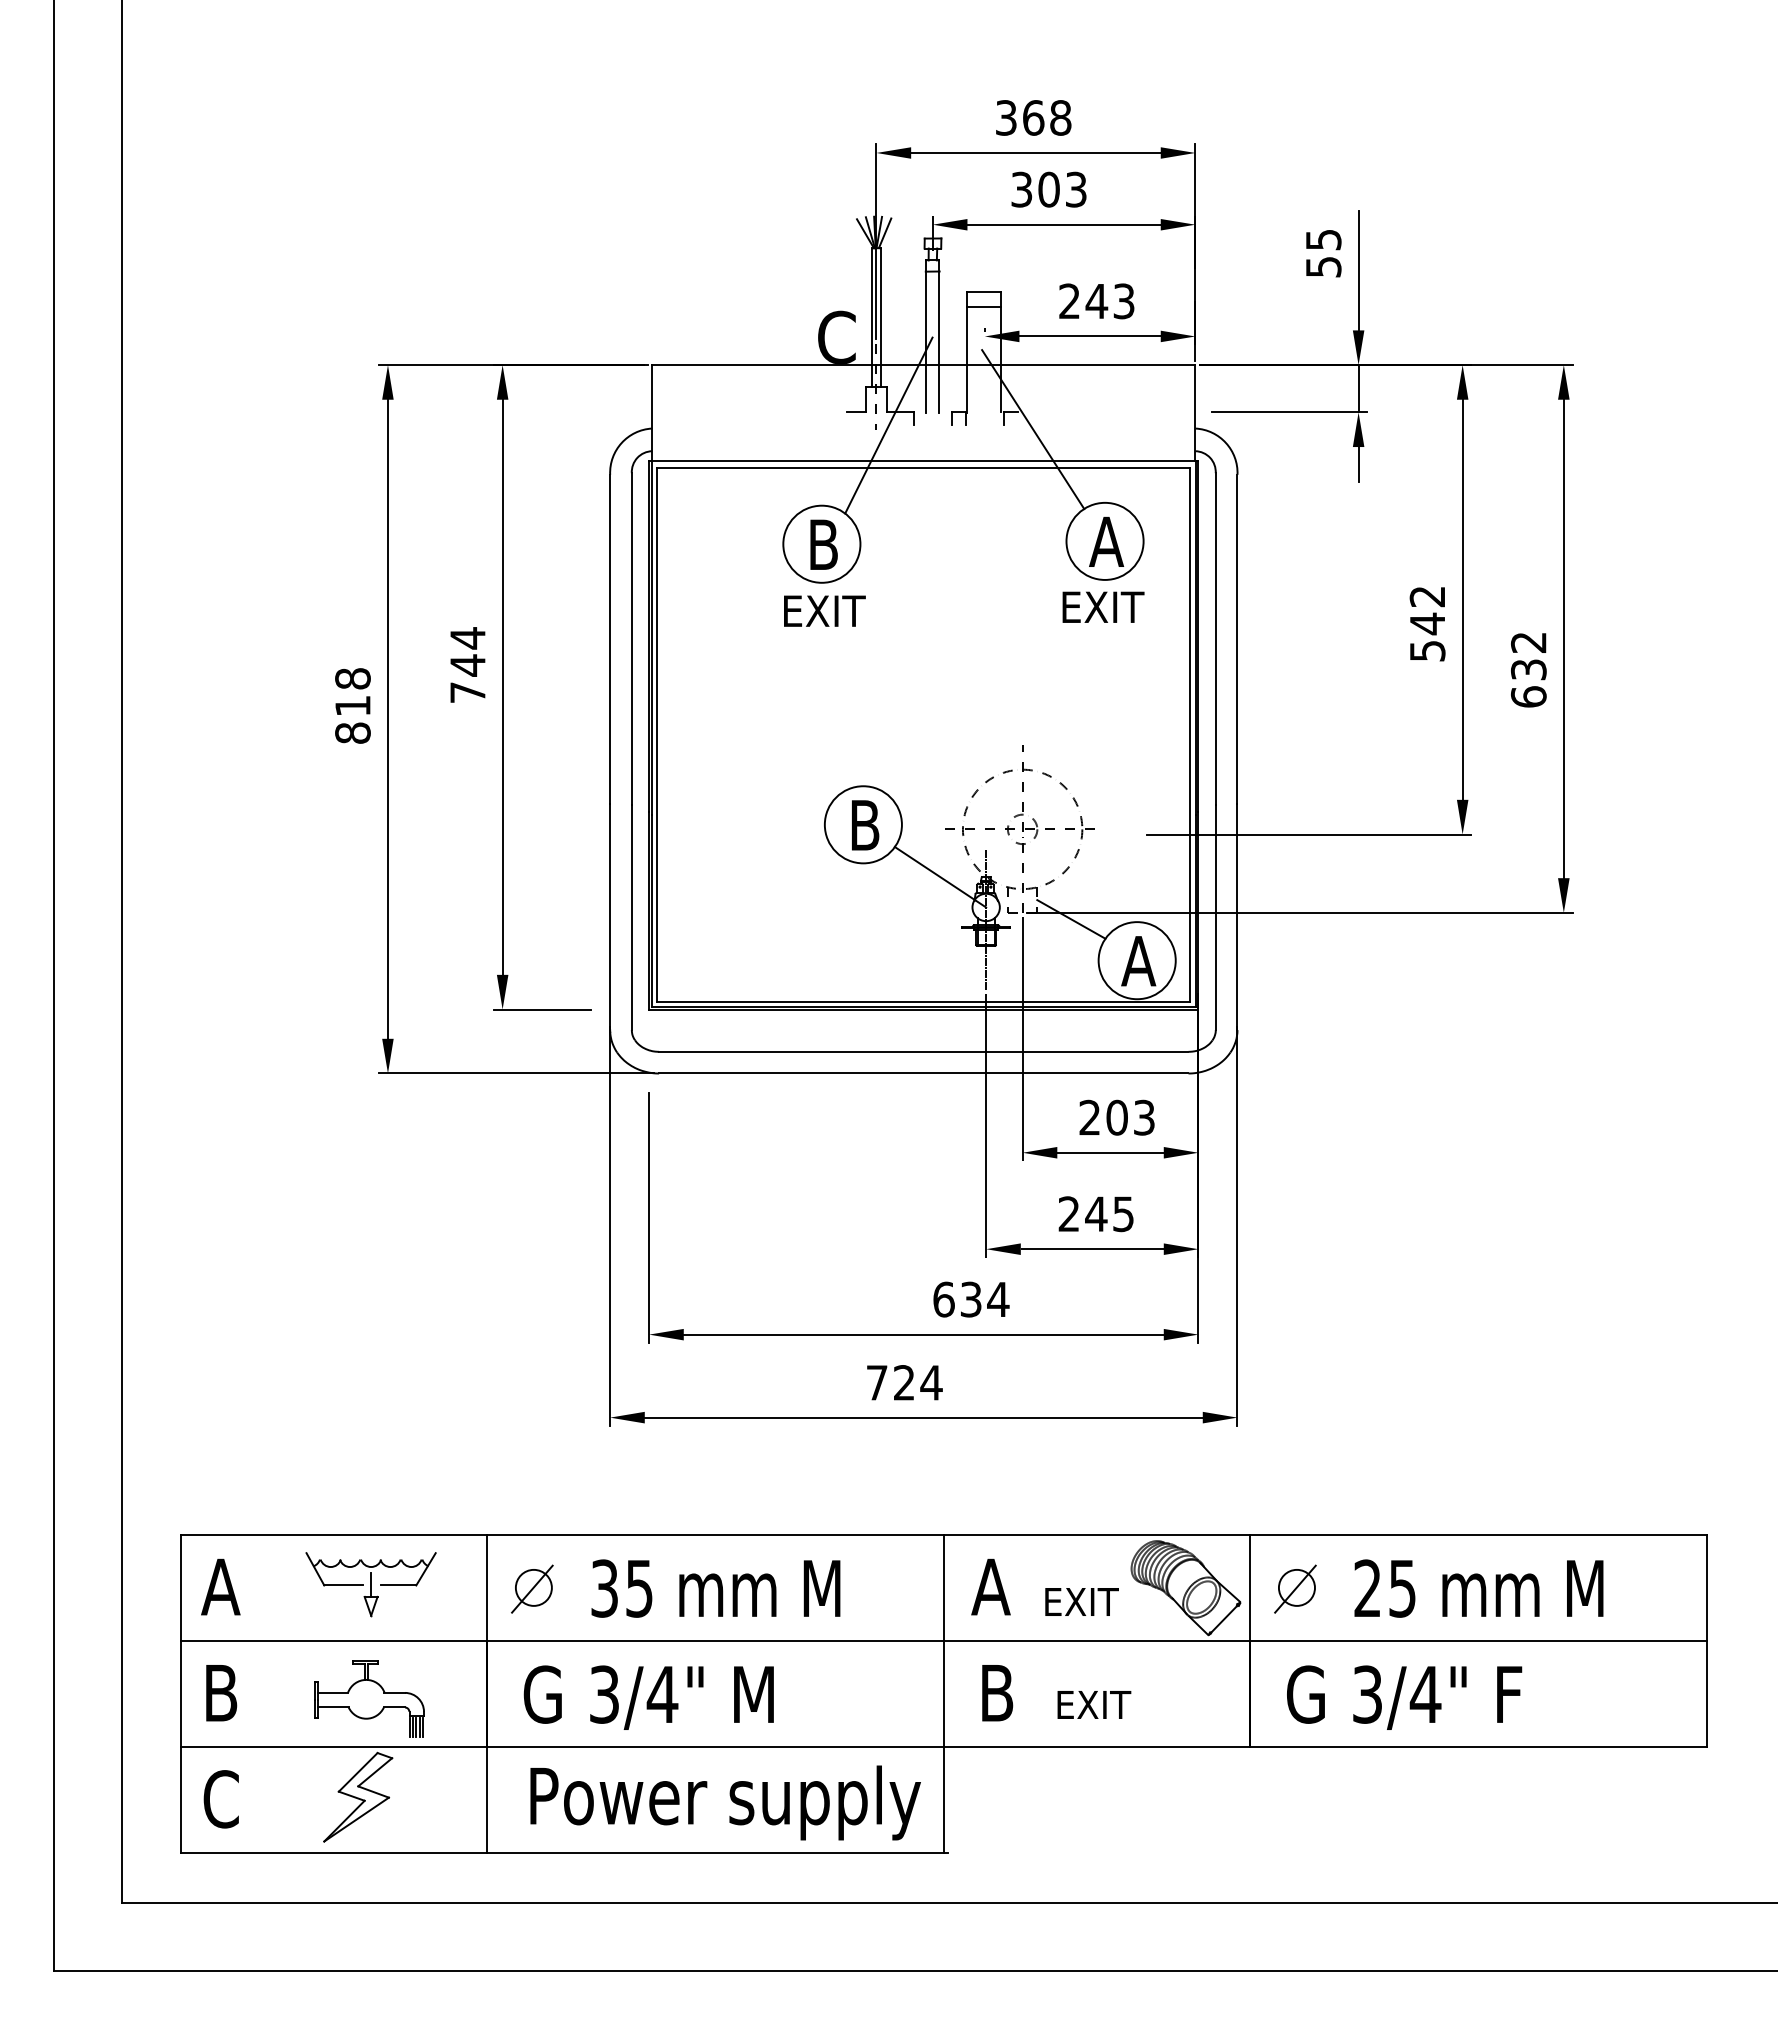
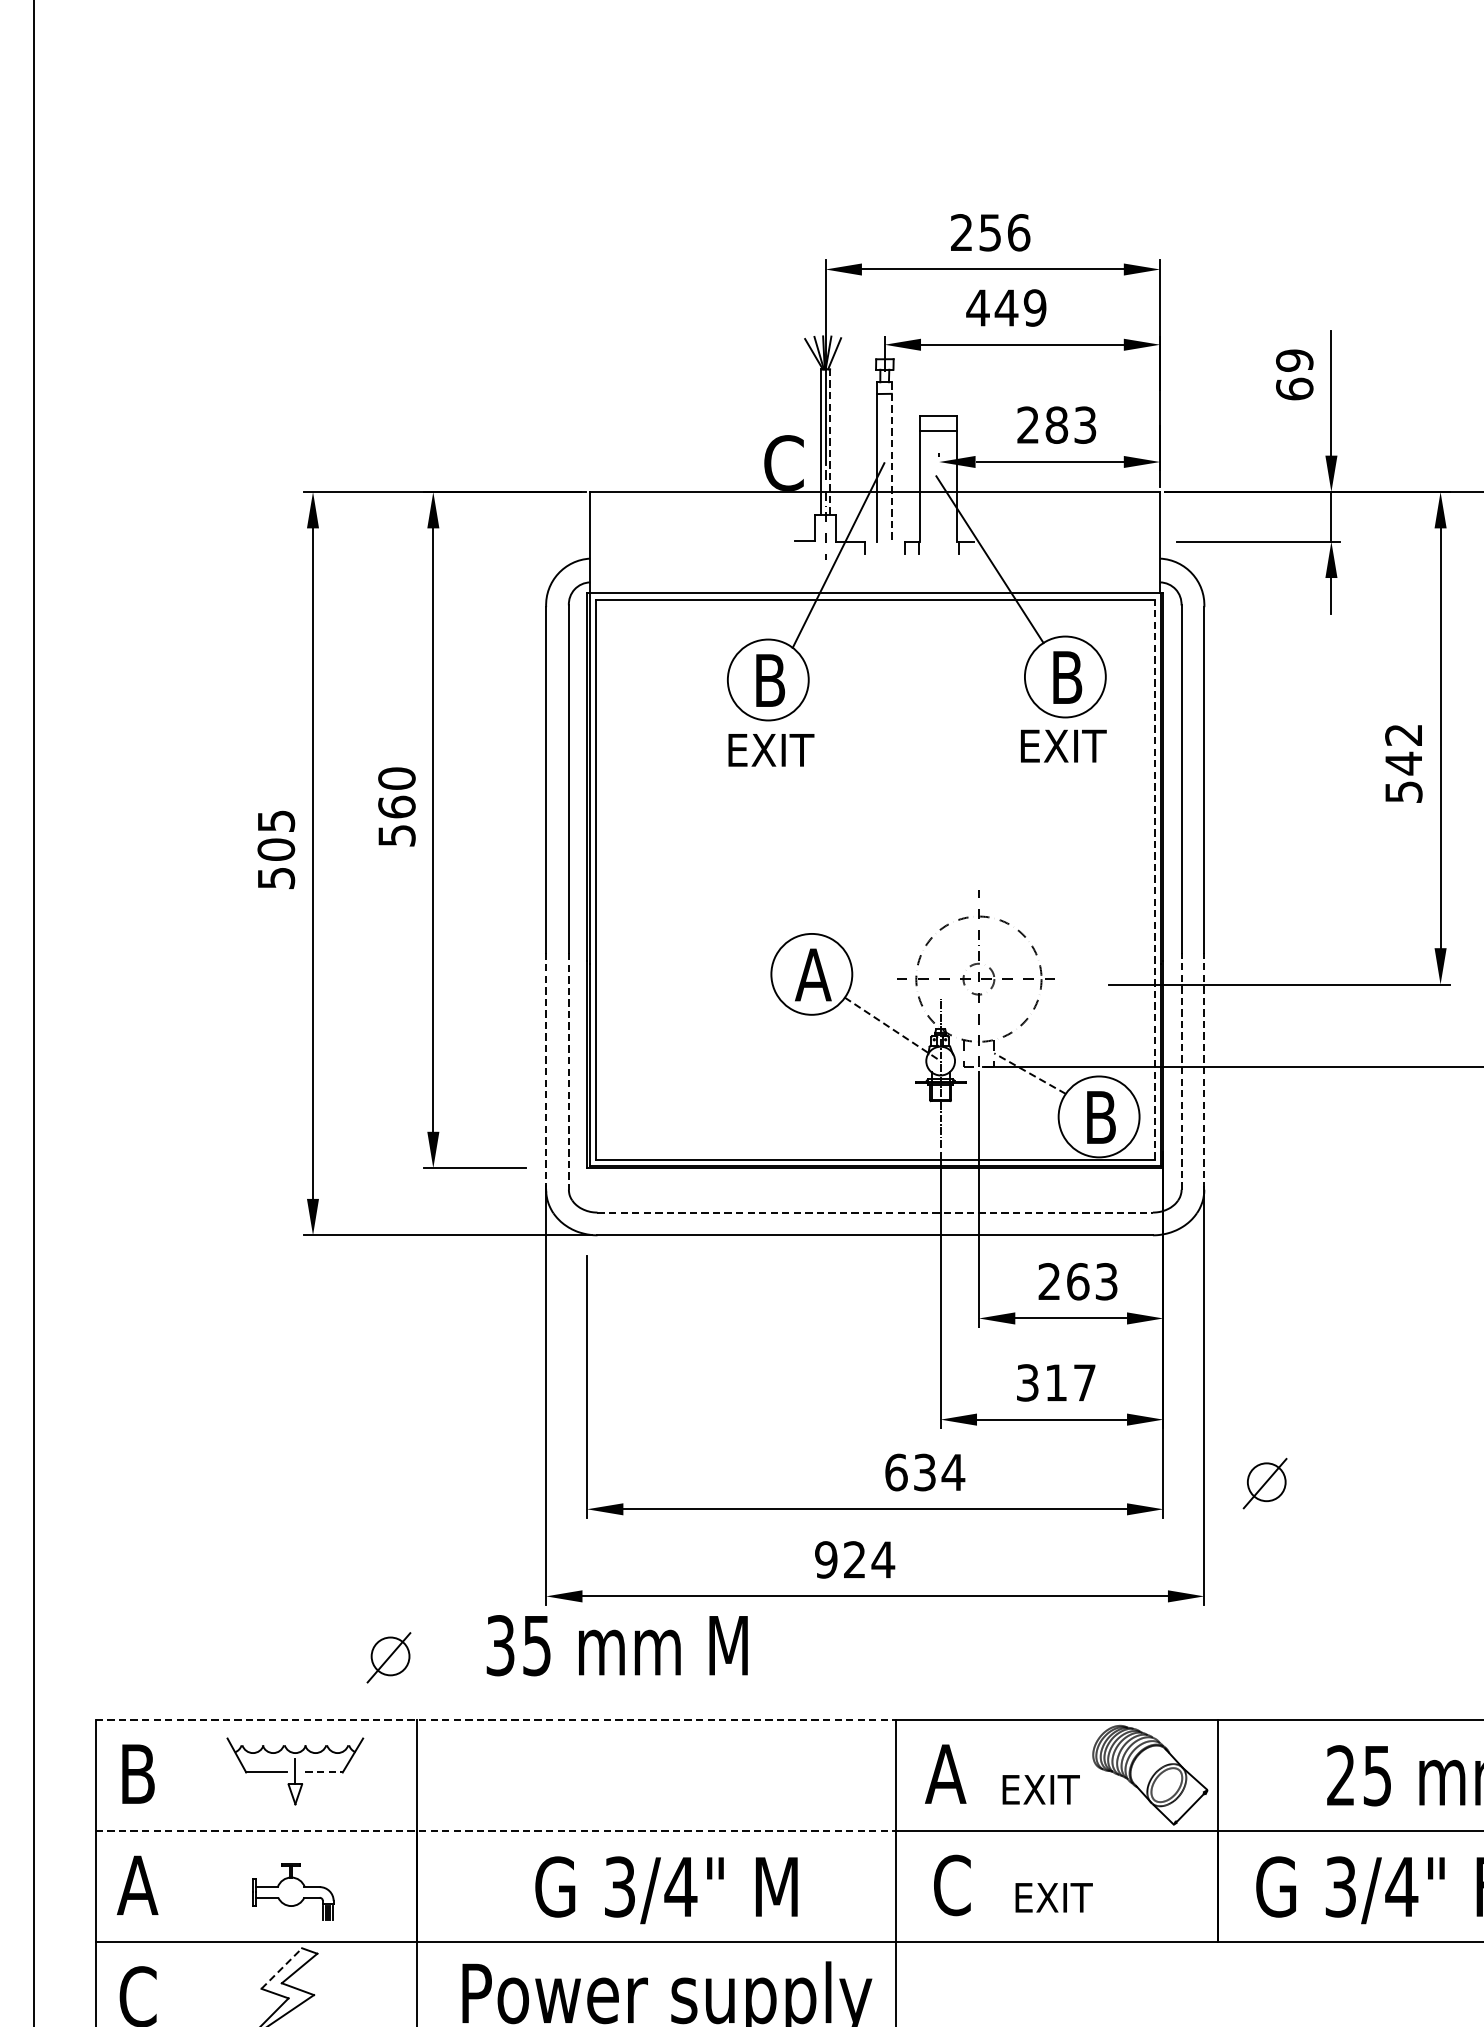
text: (1033, 117) -> (990, 232), 368 -> 256
text: (1048, 189) -> (1006, 307), 303 -> 449
text: (1323, 253) -> (1294, 374), 55 -> 69
text: (1096, 301) -> (1056, 425), 243 -> 283
line: (880, 316) -> (829, 441), solid -> dashed
line: (939, 337) -> (891, 463), solid -> dashed
text: (1106, 541) -> (1066, 677), A -> B
text: (467, 664) -> (396, 806), 744 -> 560
text: (352, 705) -> (275, 849), 818 -> 505
line: (1190, 734) -> (1155, 879), solid -> dashed
text: (864, 825) -> (812, 975), B -> A
line: (940, 877) -> (892, 1029), solid -> dashed
line: (1237, 916) -> (1204, 1070), solid -> dashed
line: (610, 917) -> (546, 1071), solid -> dashed
line: (631, 917) -> (568, 1071), solid -> dashed
line: (1215, 917) -> (1181, 1071), solid -> dashed
line: (1070, 919) -> (1029, 1073), solid -> dashed
text: (1138, 961) -> (1100, 1117), A -> B
line: (923, 1051) -> (874, 1212), solid -> dashed
text: (1117, 1117) -> (1078, 1281), 203 -> 263
text: (1095, 1214) -> (1055, 1383), 245 -> 317
text: (876, 1382) -> (825, 1559), 724 -> 924
line: (562, 1535) -> (496, 1720), solid -> dashed
line: (398, 1585) -> (324, 1772), solid -> dashed
text: (220, 1586) -> (137, 1773), A -> B
part: (532, 1588) -> (389, 1657), moved
text: (715, 1588) -> (616, 1645), moved
part: (1295, 1588) -> (1265, 1482), moved
line: (562, 1641) -> (496, 1831), solid -> dashed
text: (220, 1693) -> (137, 1885), B -> A
text: (996, 1693) -> (951, 1885), B -> C
text: (648, 1697) -> (666, 1890), moved
part: (369, 1698) -> (293, 1891), size x0.7
line: (358, 1772) -> (282, 1968), solid -> dashed

